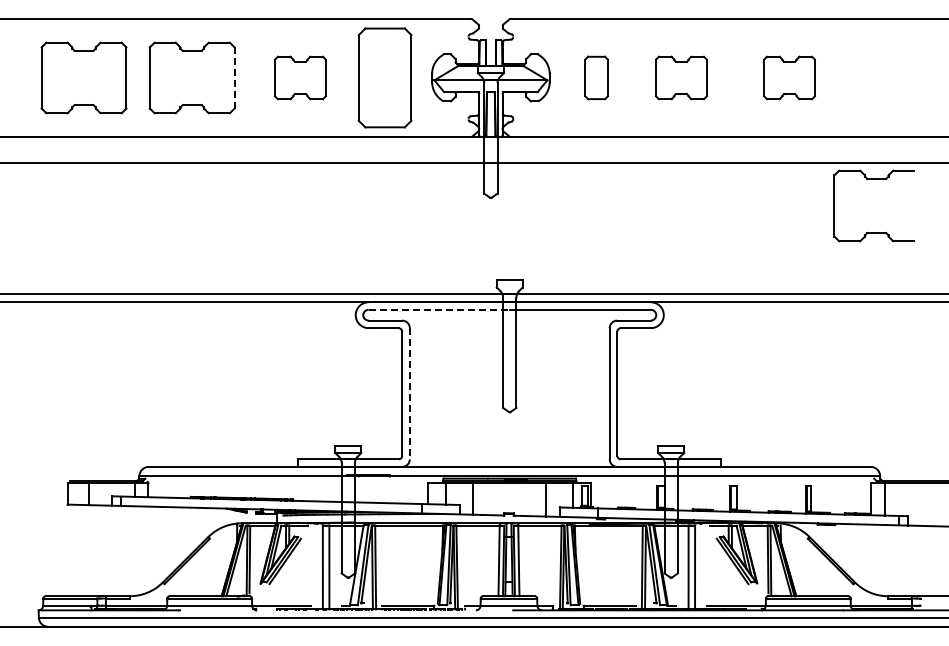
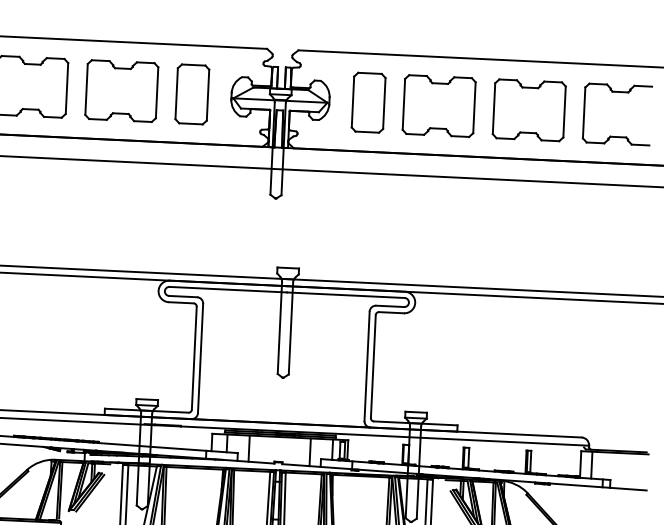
line: (234, 77) -> (66, 88), dashed -> solid
part: (300, 77) -> (121, 90), size x1.67
part: (384, 77) -> (191, 94), size x0.71
part: (596, 77) -> (368, 102), size x1.67
part: (681, 77) -> (439, 105), size x1.67
part: (789, 77) -> (529, 109), size x1.67
part: (873, 179) -> (617, 92), moved
line: (439, 309) -> (228, 289), dashed -> solid
line: (409, 393) -> (200, 358), dashed -> solid

